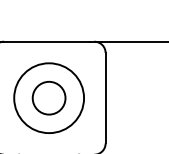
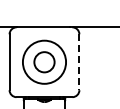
line: (105, 98) -> (79, 62), solid -> dashed

